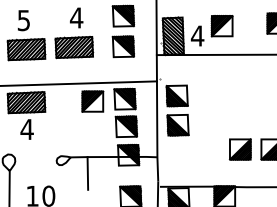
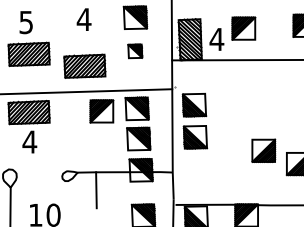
part: (122, 46) -> (134, 50), size x0.6
part: (74, 47) -> (85, 66), moved
part: (239, 149) -> (262, 150), moved

